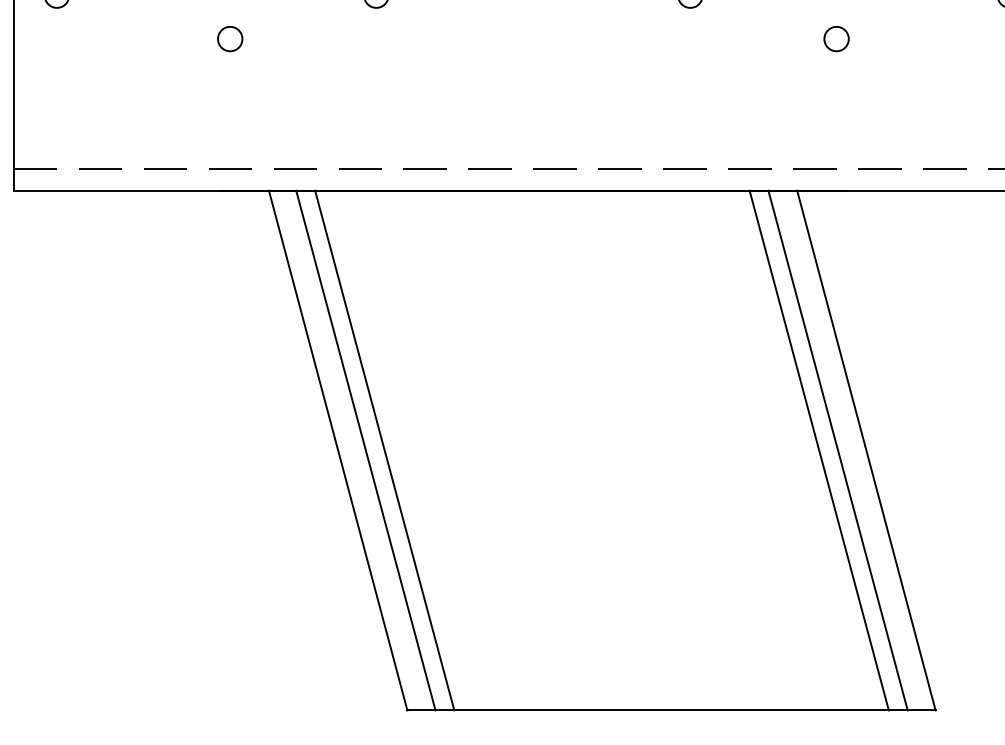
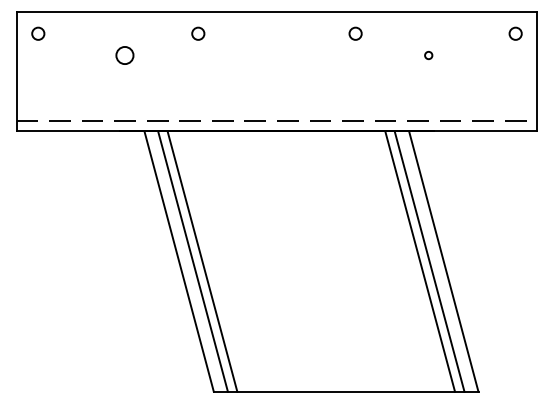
circle: (231, 39) -> (125, 55), size x1.4
circle: (835, 39) -> (428, 55), size x0.6

